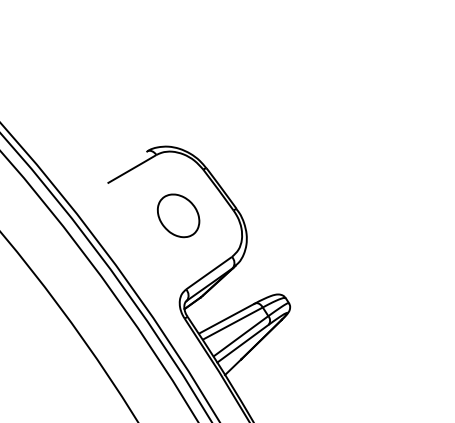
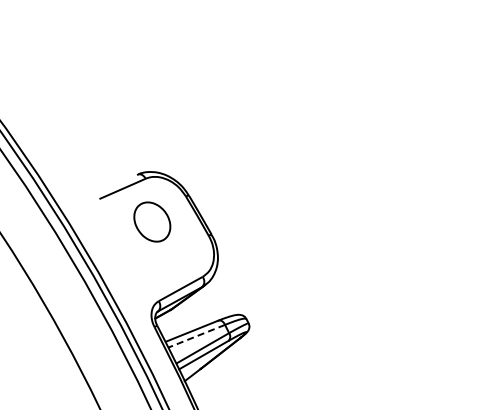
part: (178, 215) -> (152, 221), moved
line: (232, 323) -> (196, 336), solid -> dashed

